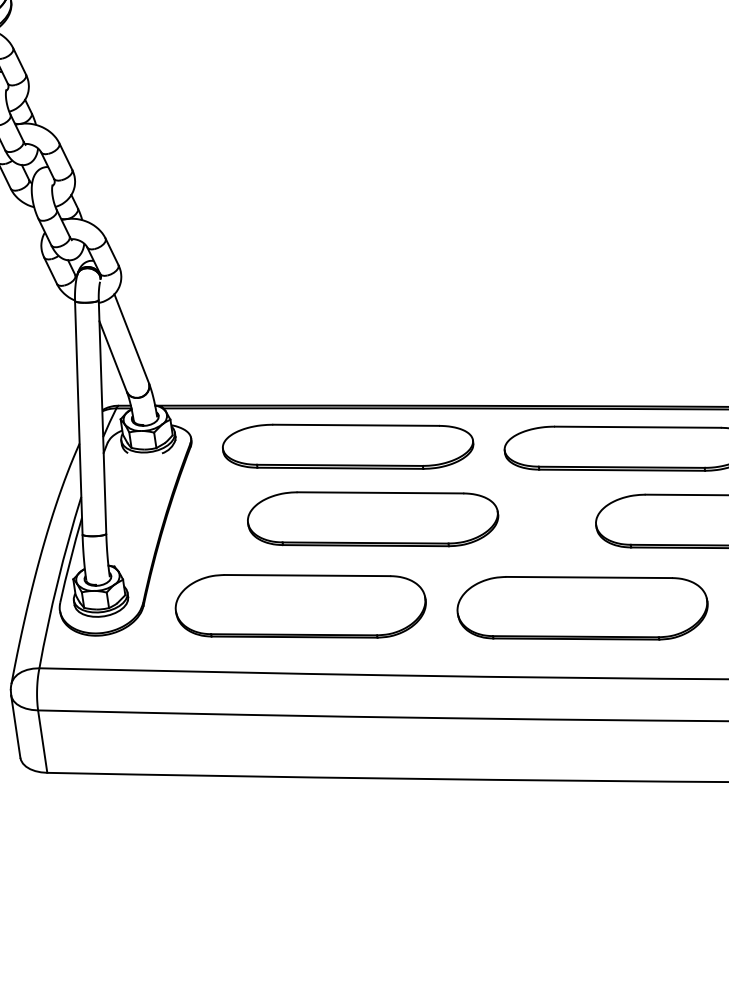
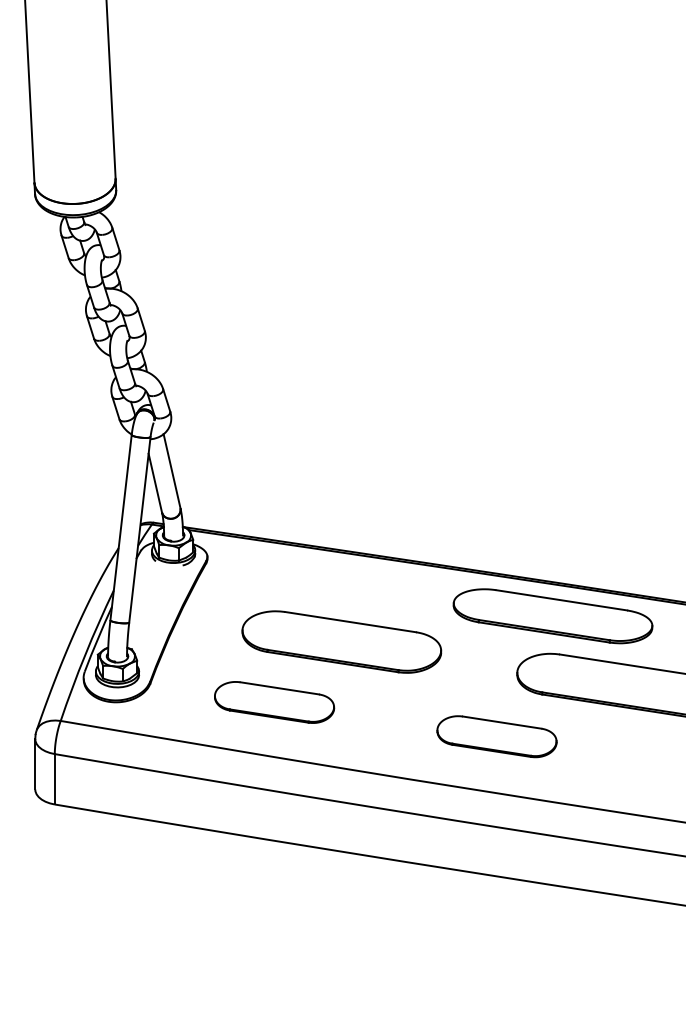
part: (348, 446) -> (330, 581), removed
part: (300, 606) -> (274, 702), size x0.6
part: (582, 607) -> (496, 736), size x0.6

